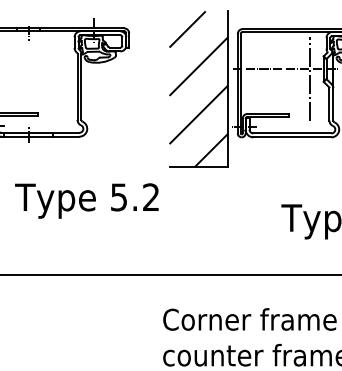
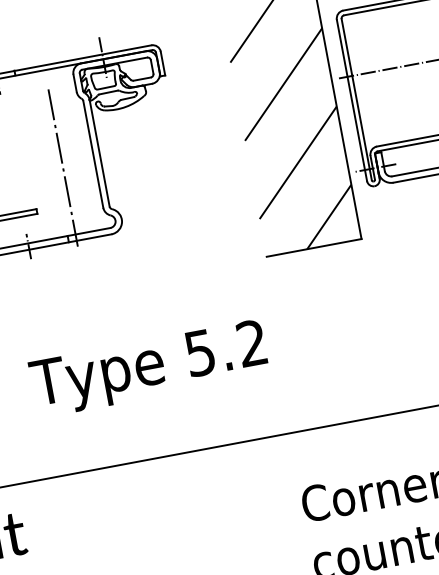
line: (58, 91) -> (63, 167), added
text: (86, 200) -> (148, 367), moved

